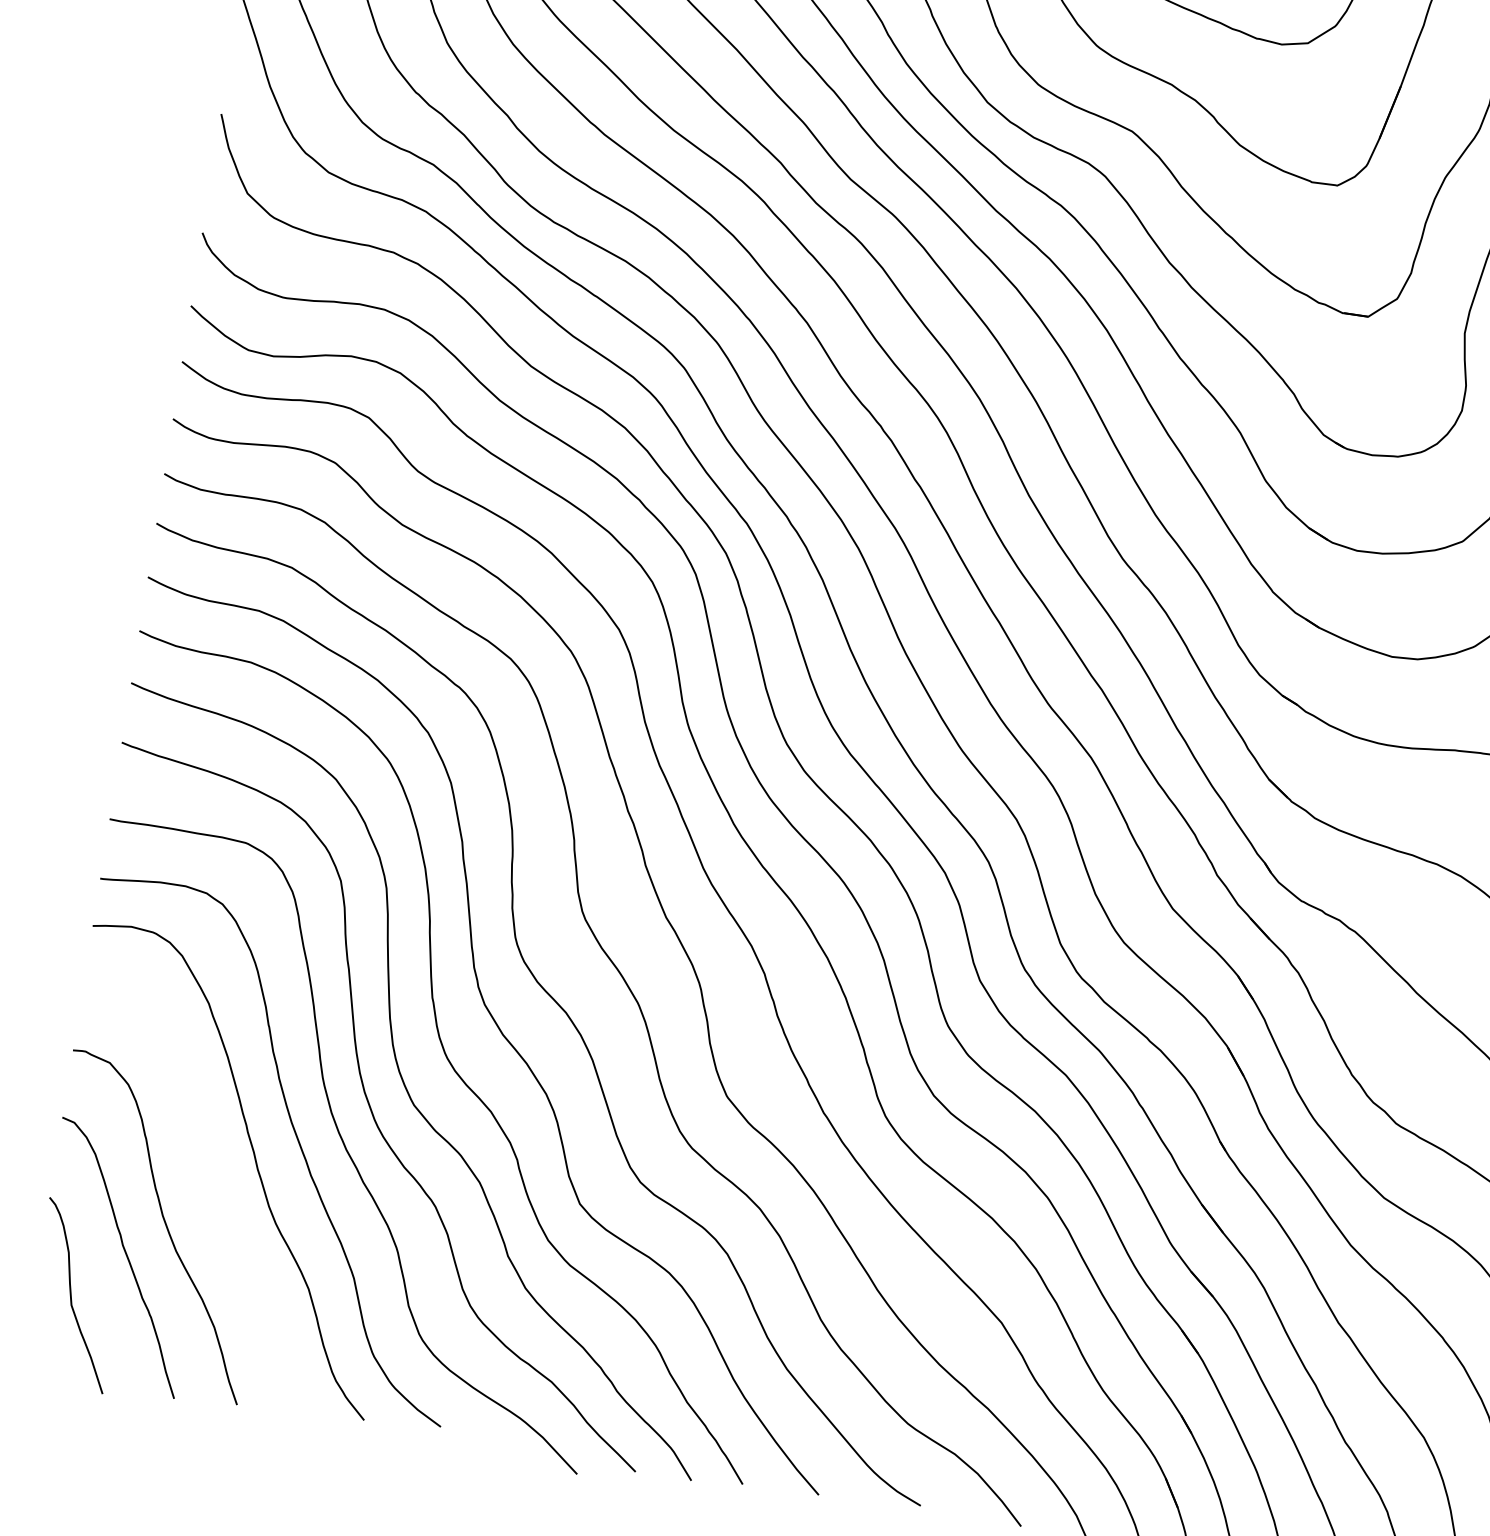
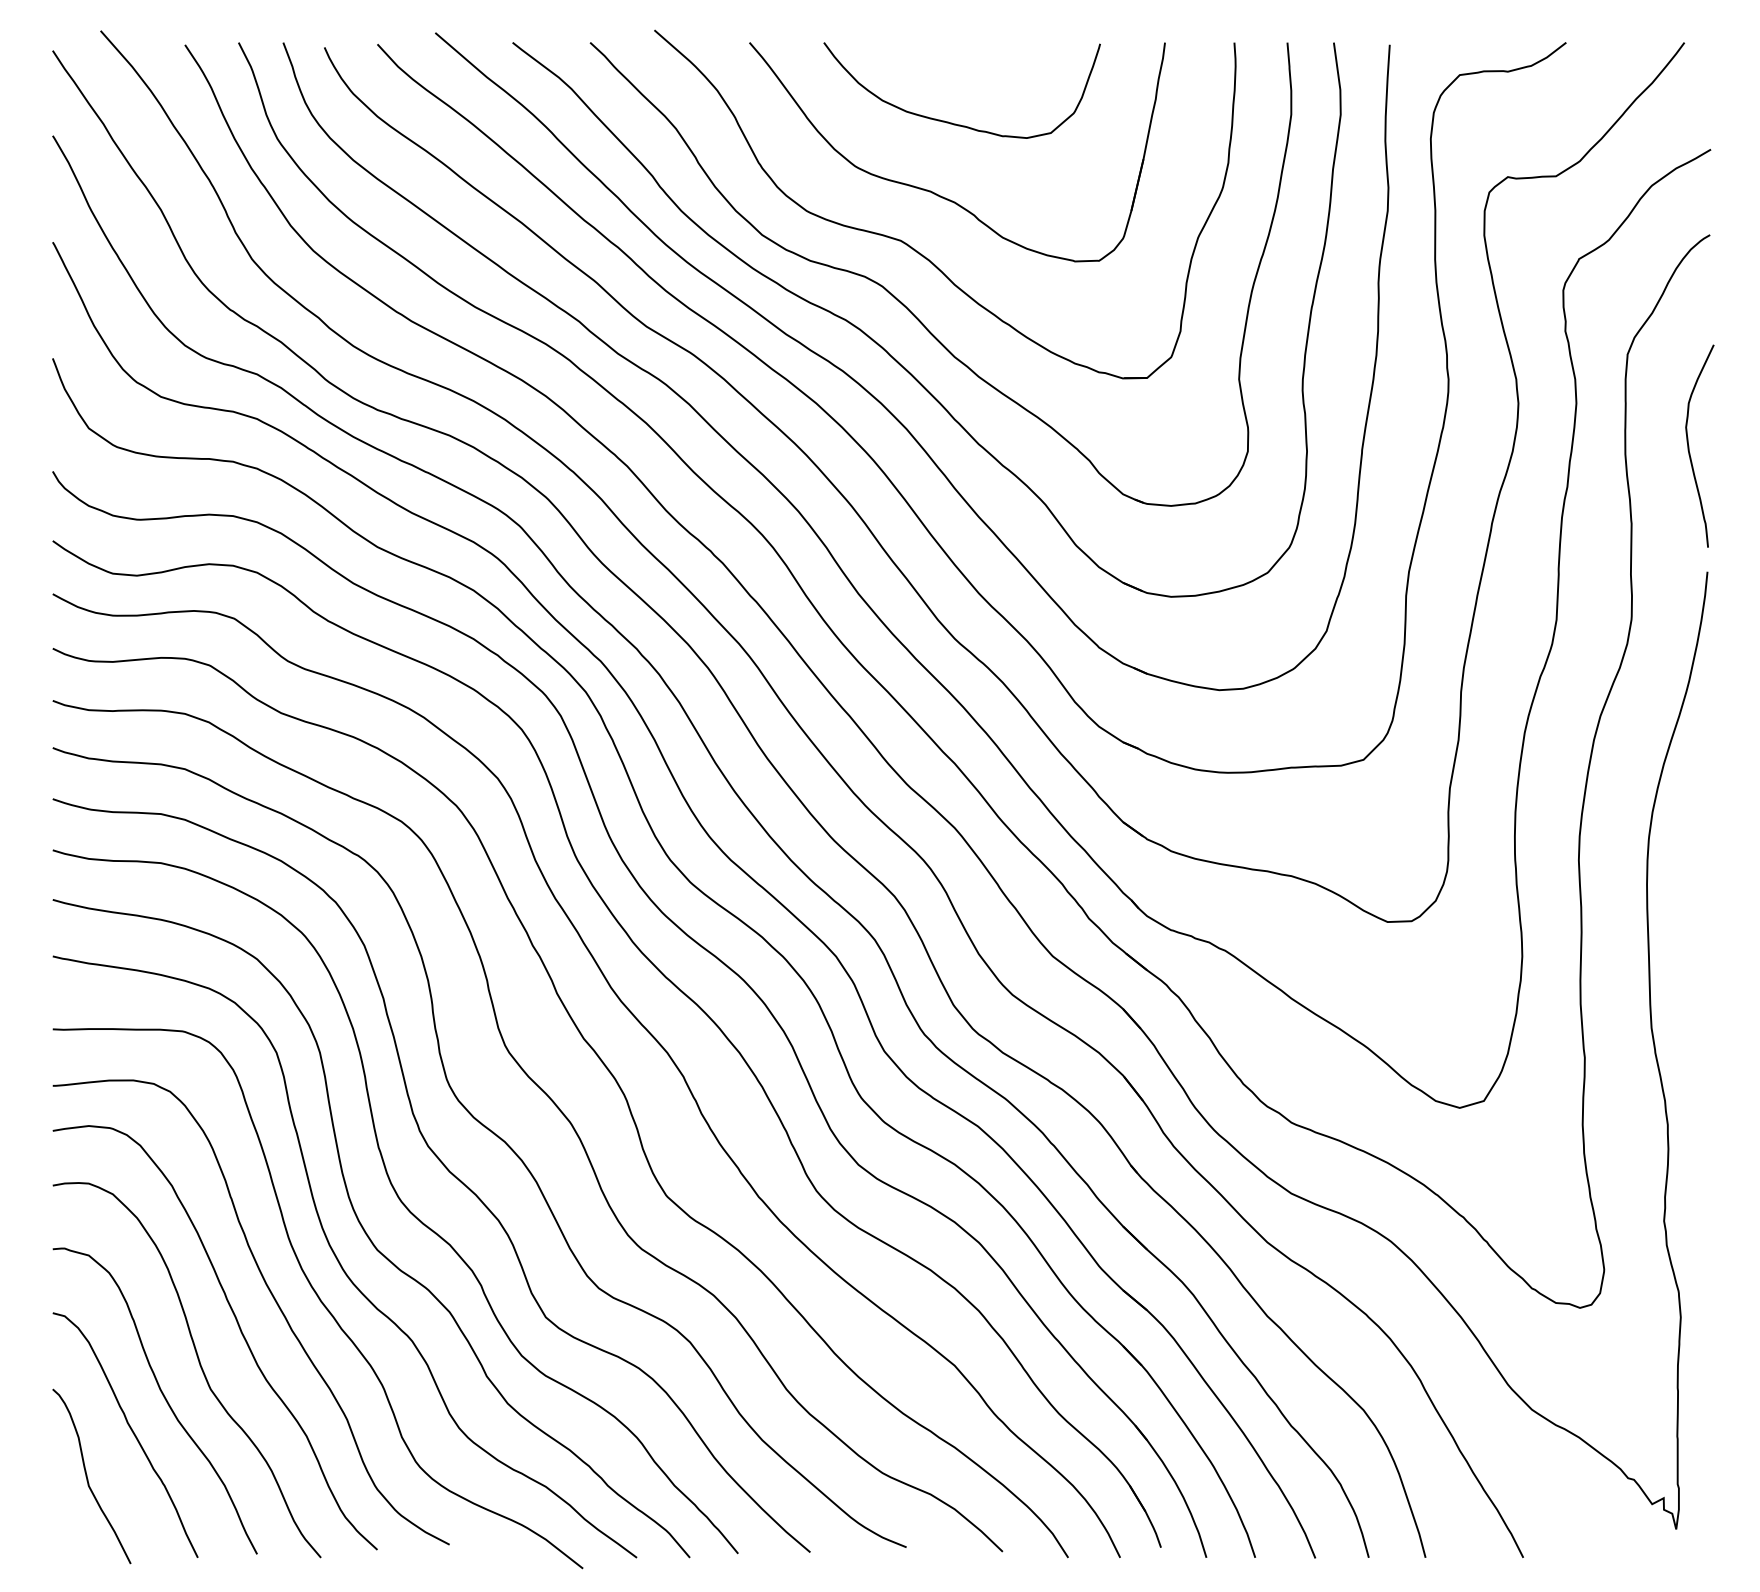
curve: (207, 1196) -> (199, 1365), added

